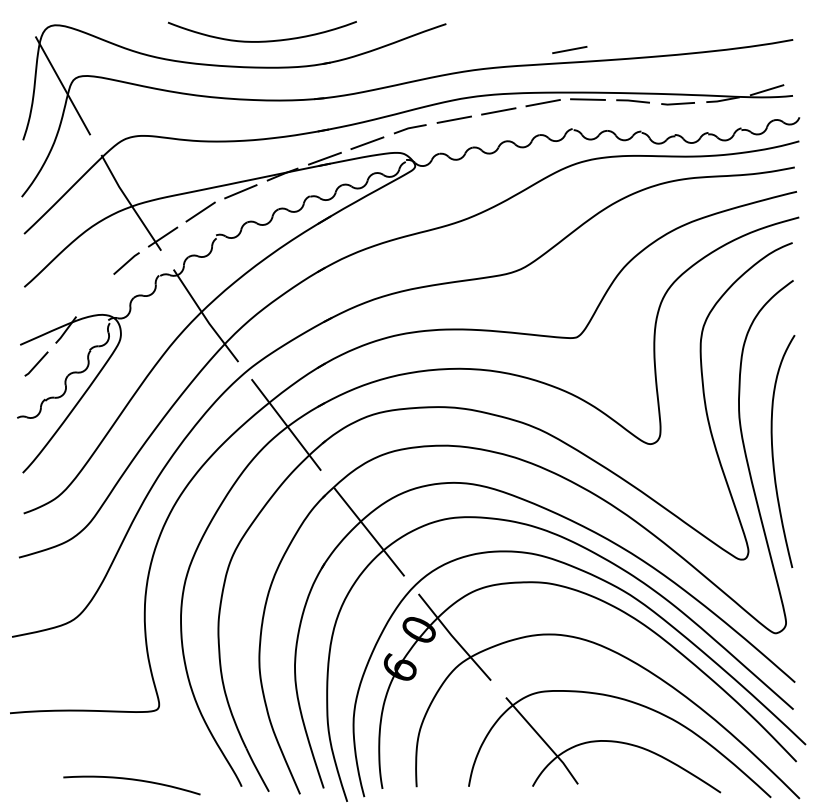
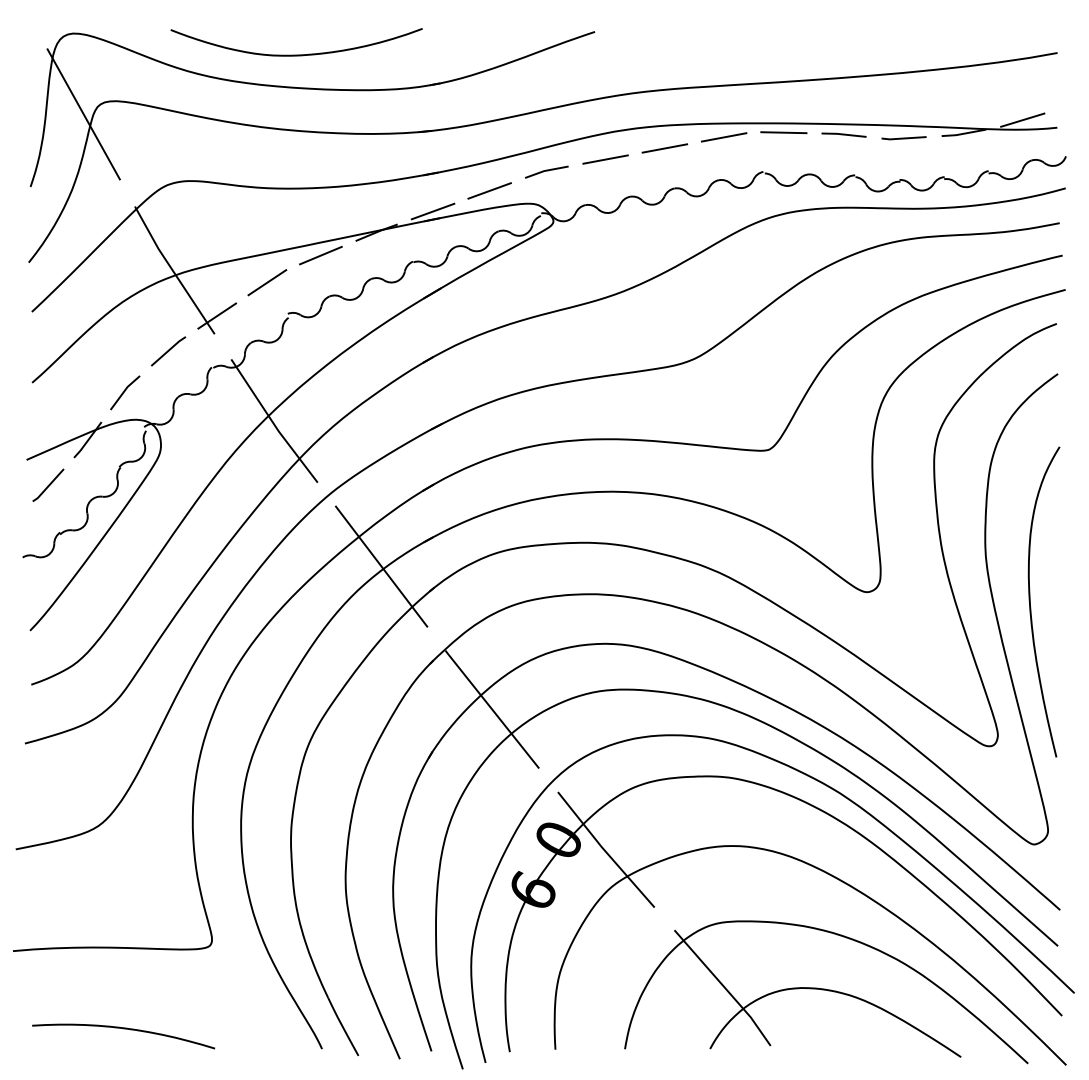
curve: (262, 40) -> (296, 54), moved
line: (569, 49) -> (759, 66), removed
line: (94, 293) -> (125, 391), added
curve: (131, 780) -> (123, 1029), moved

